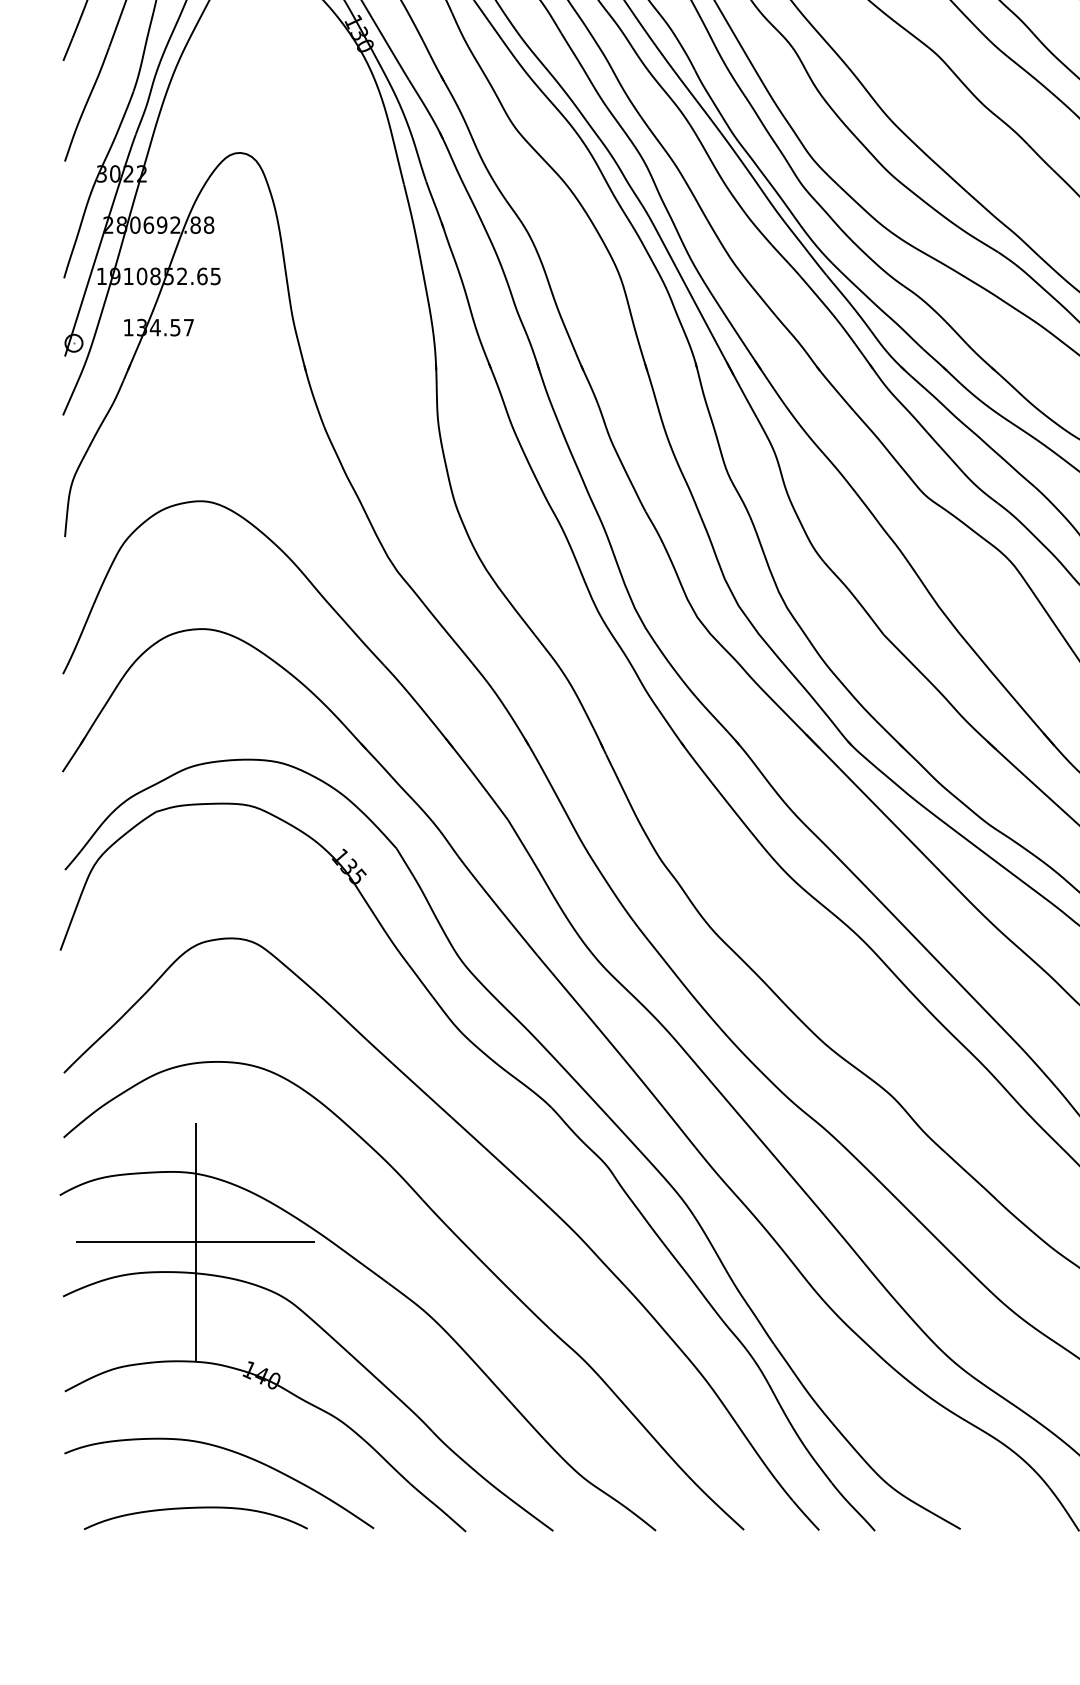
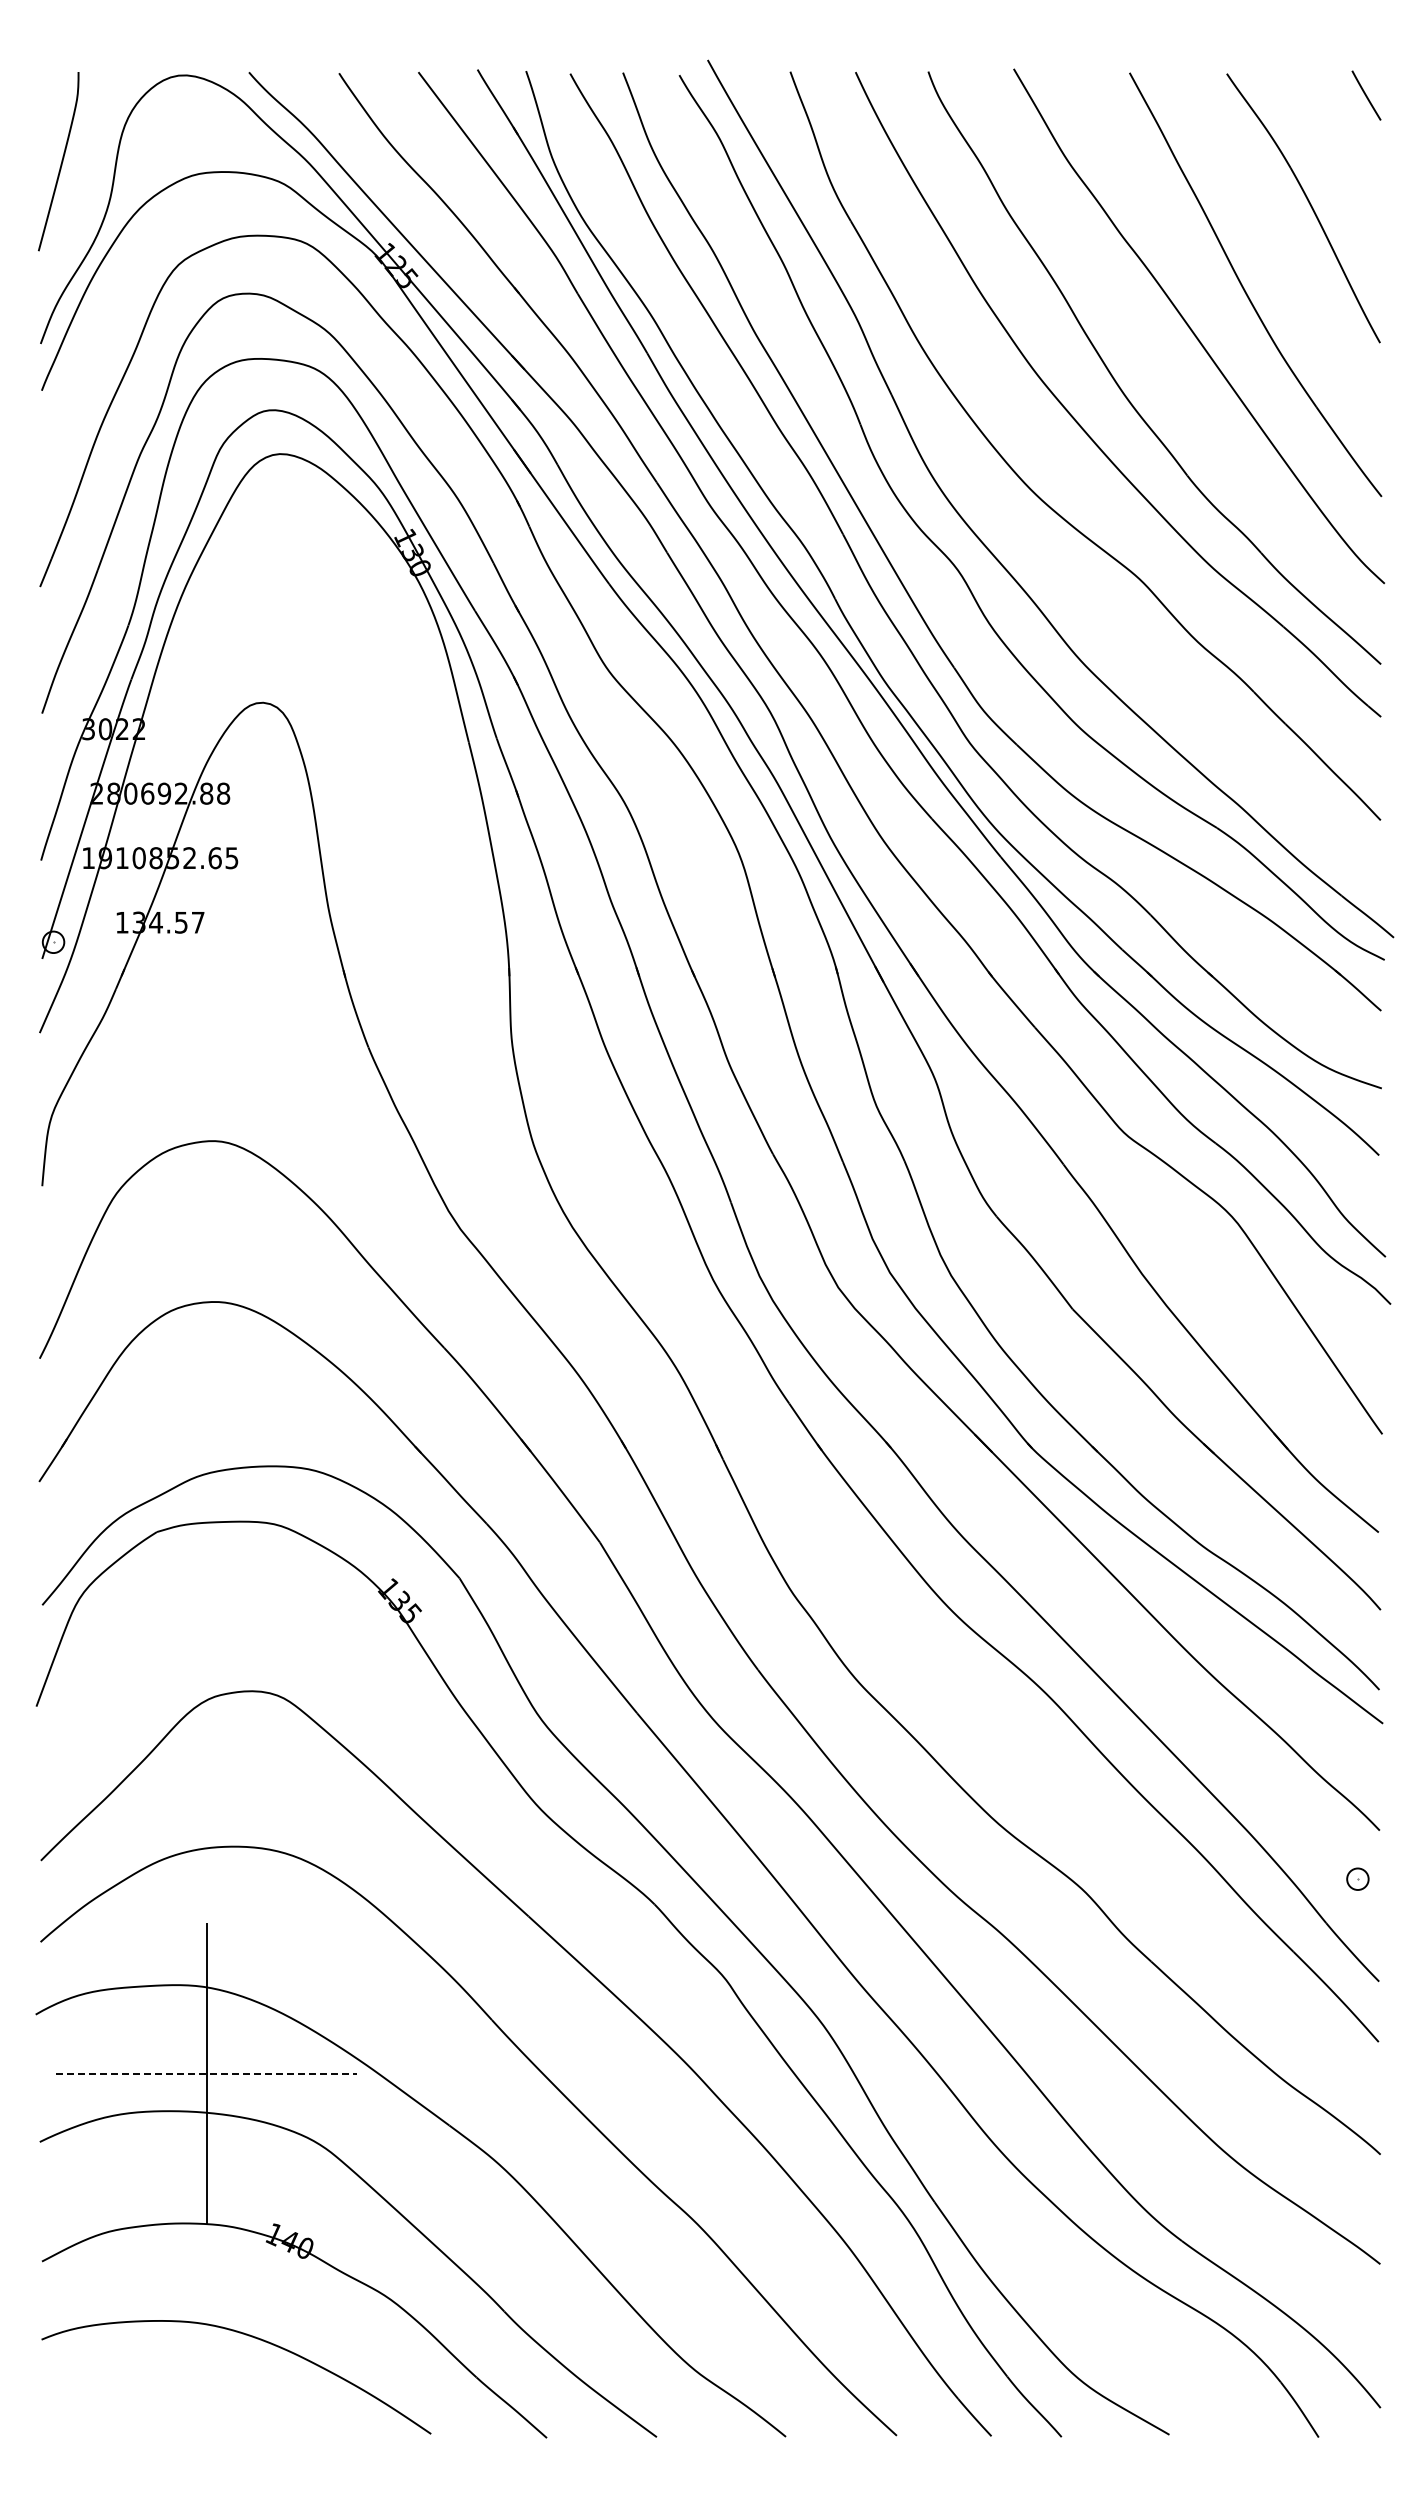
line: (195, 1242) -> (206, 2073), solid -> dashed
curve: (195, 1508) -> (206, 2408), removed

